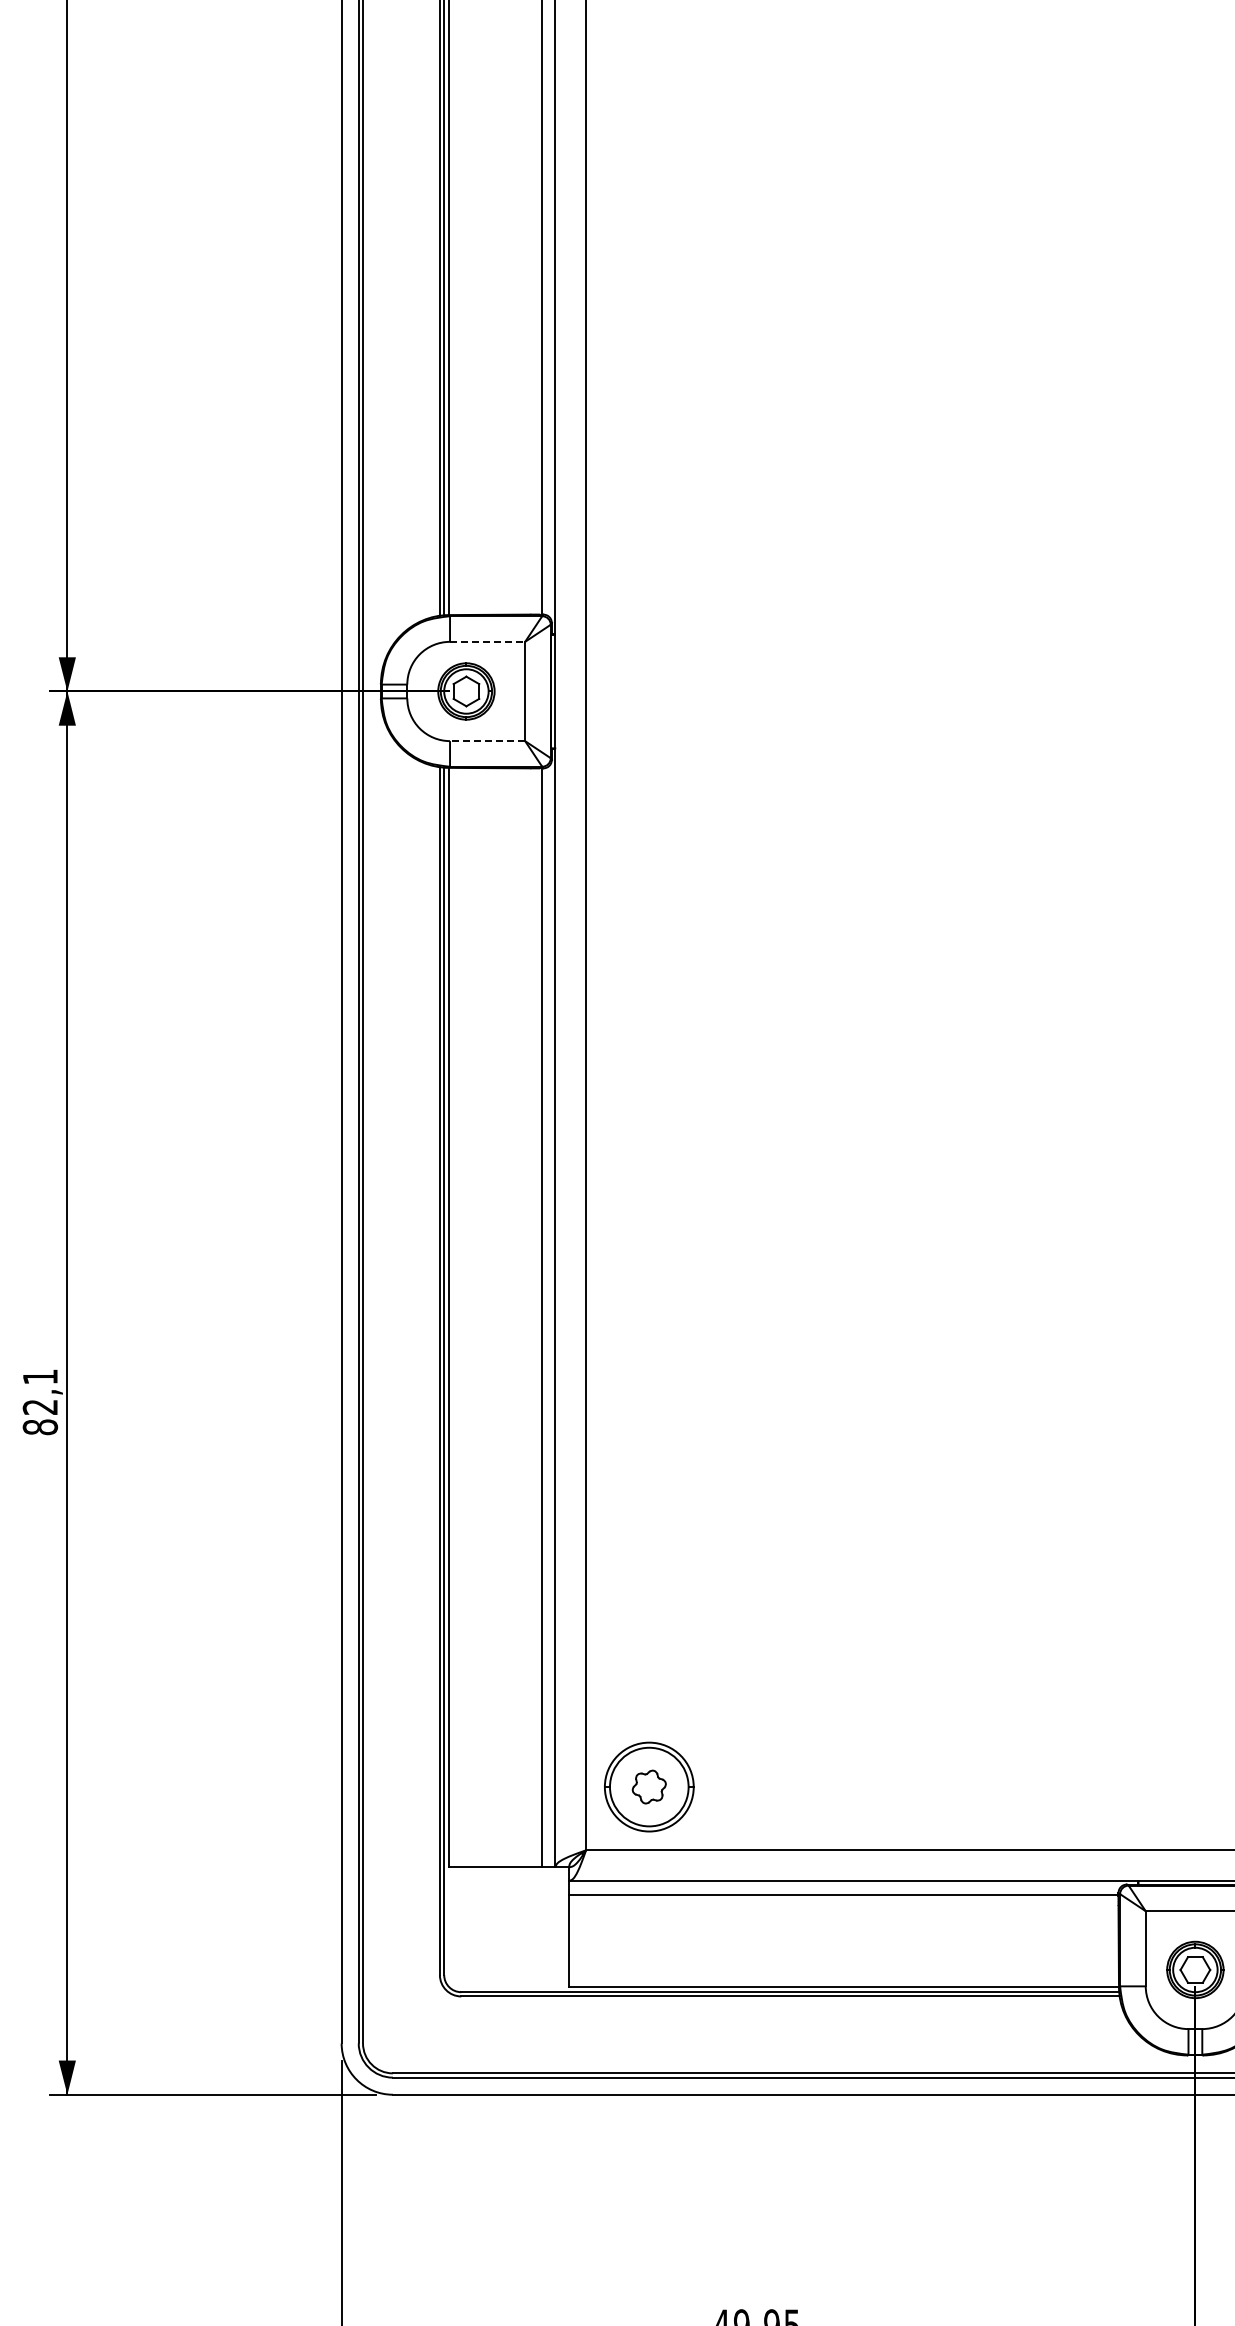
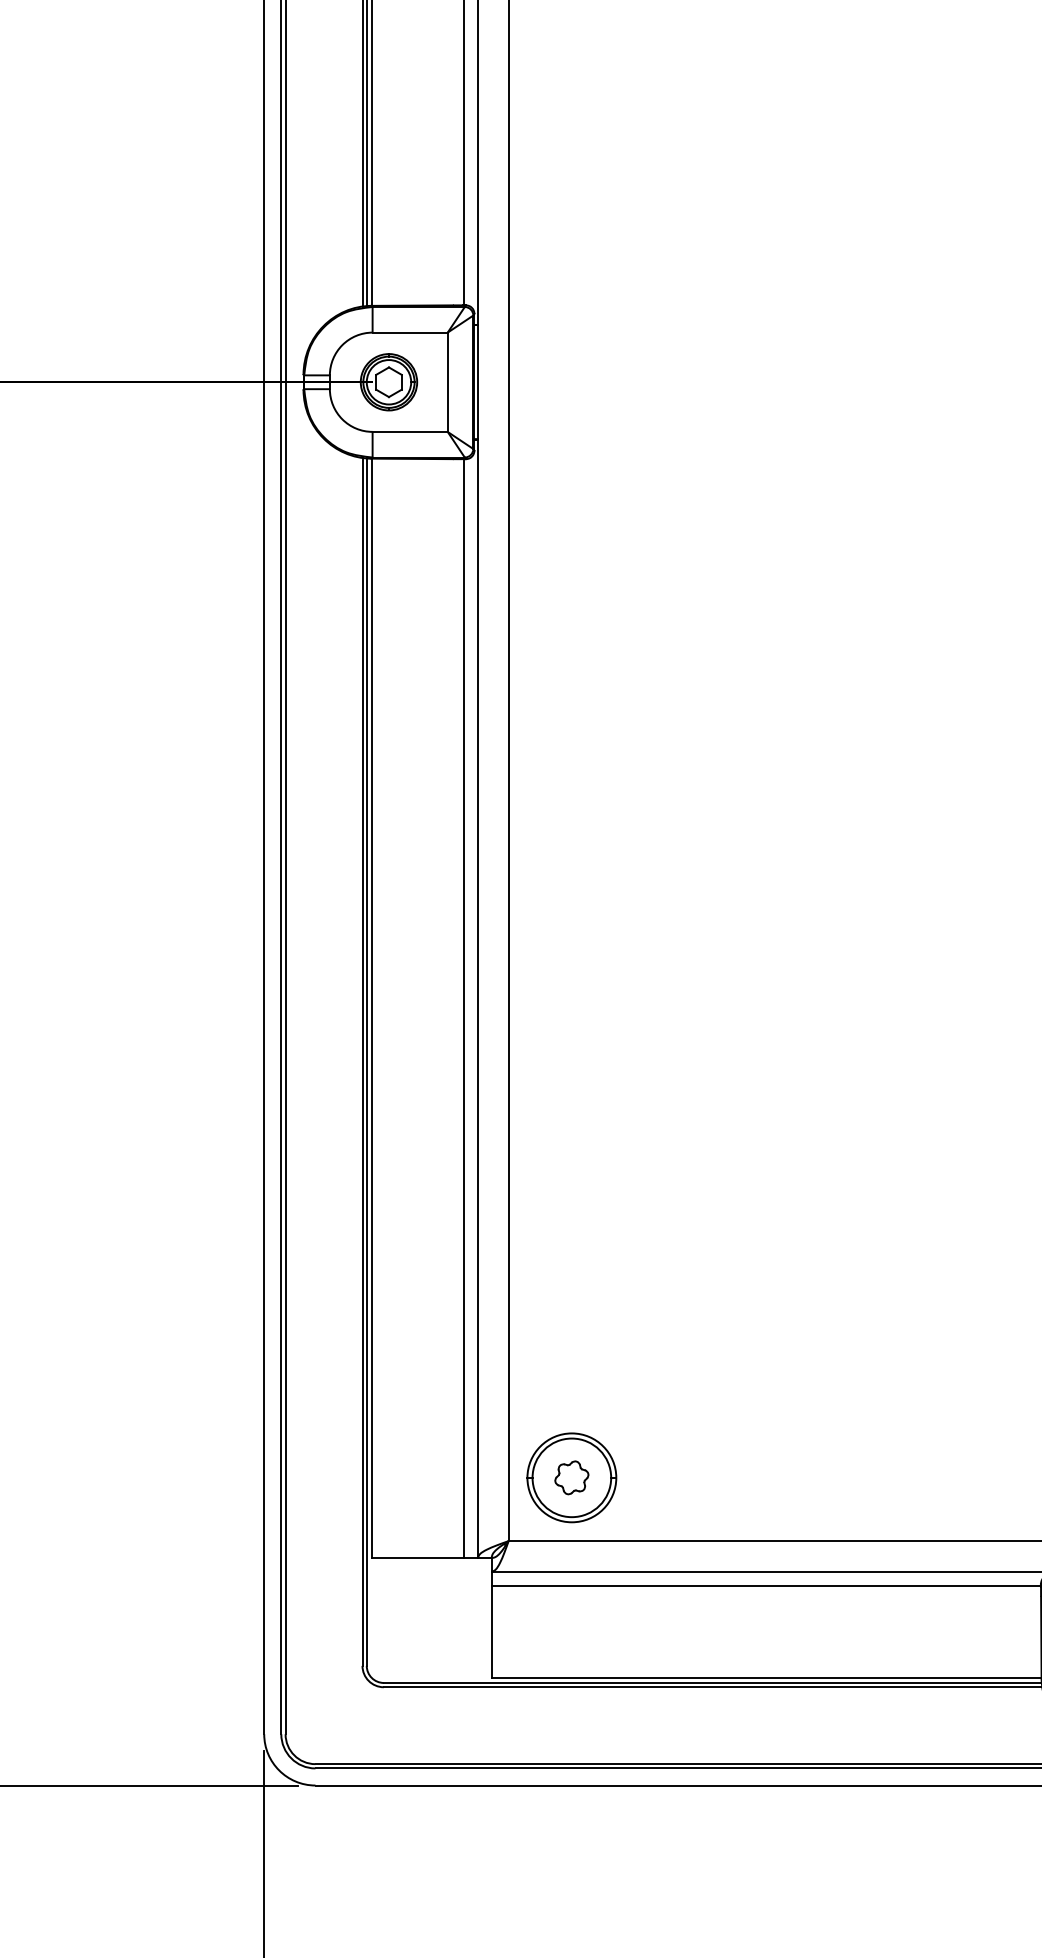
line: (487, 641) -> (410, 332), dashed -> solid
line: (487, 741) -> (410, 432), dashed -> solid

